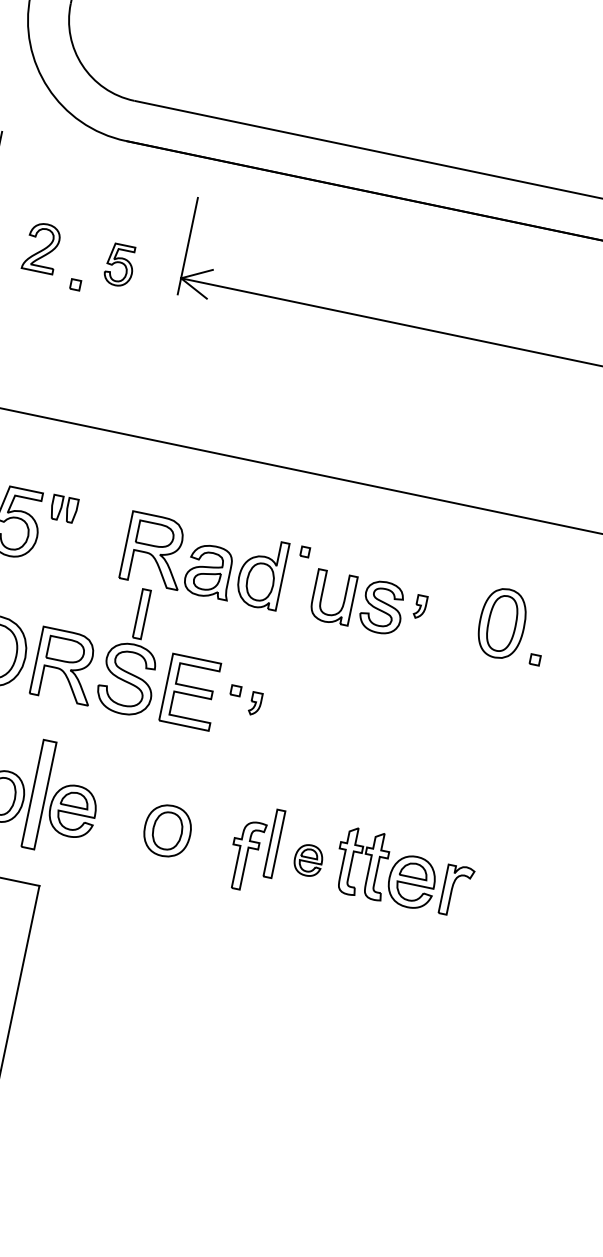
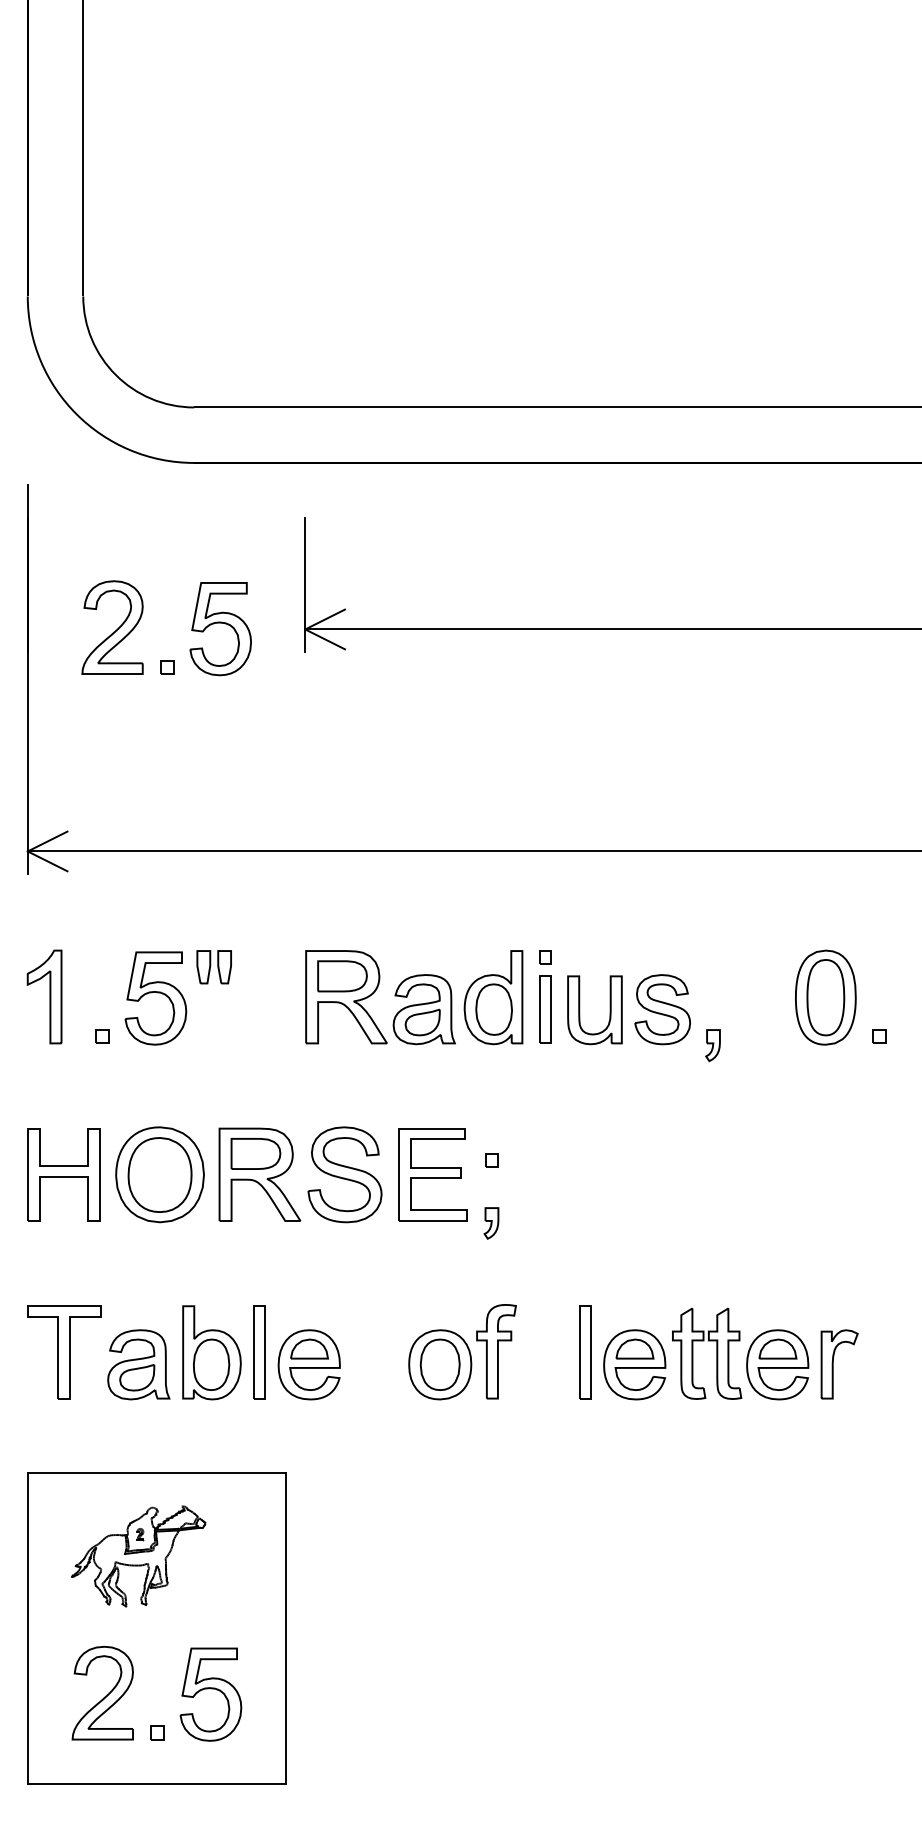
part: (41, 247) -> (112, 627), size x1.43
part: (119, 265) -> (220, 629), size x1.67
part: (420, 606) -> (712, 1045), moved
part: (142, 613) -> (545, 1009), moved
part: (255, 704) -> (491, 1223), moved
part: (38, 794) -> (259, 1352), size x0.62
part: (245, 855) -> (496, 1351), moved
part: (308, 860) -> (634, 1364), size x1.67

